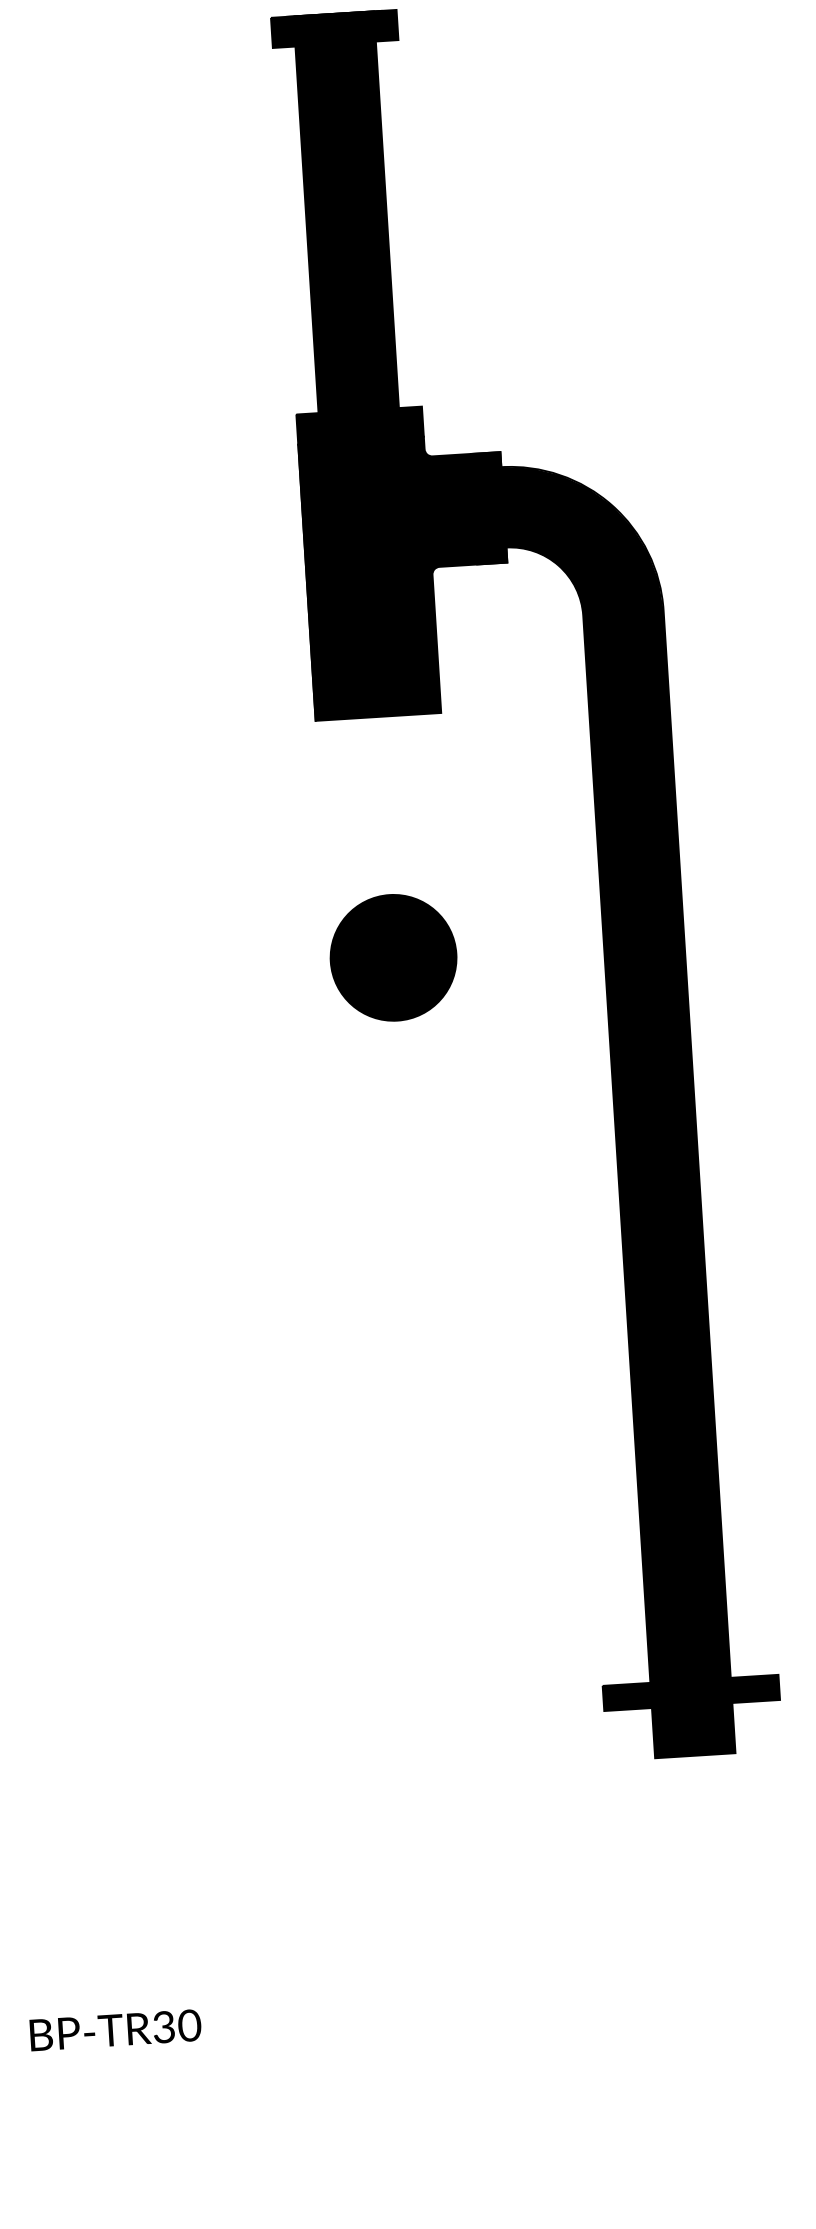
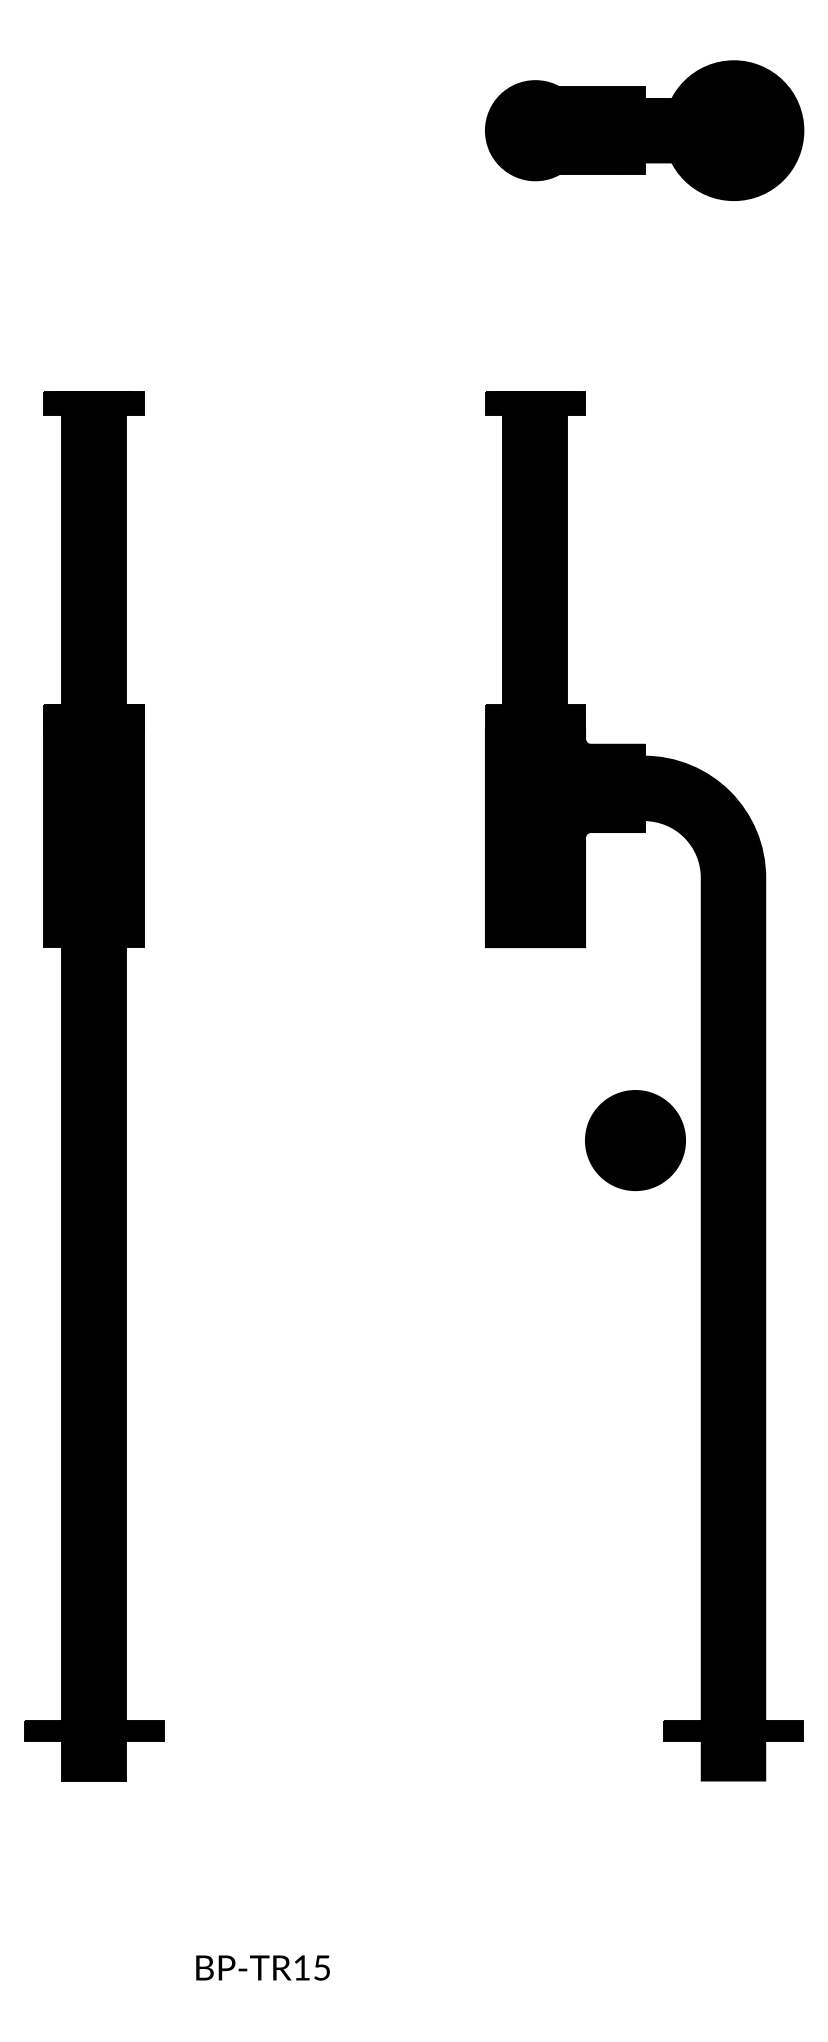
part: (393, 957) -> (635, 1140), moved
text: (177, 2025) -> (312, 1967), BP-TR30 -> BP-TR15

